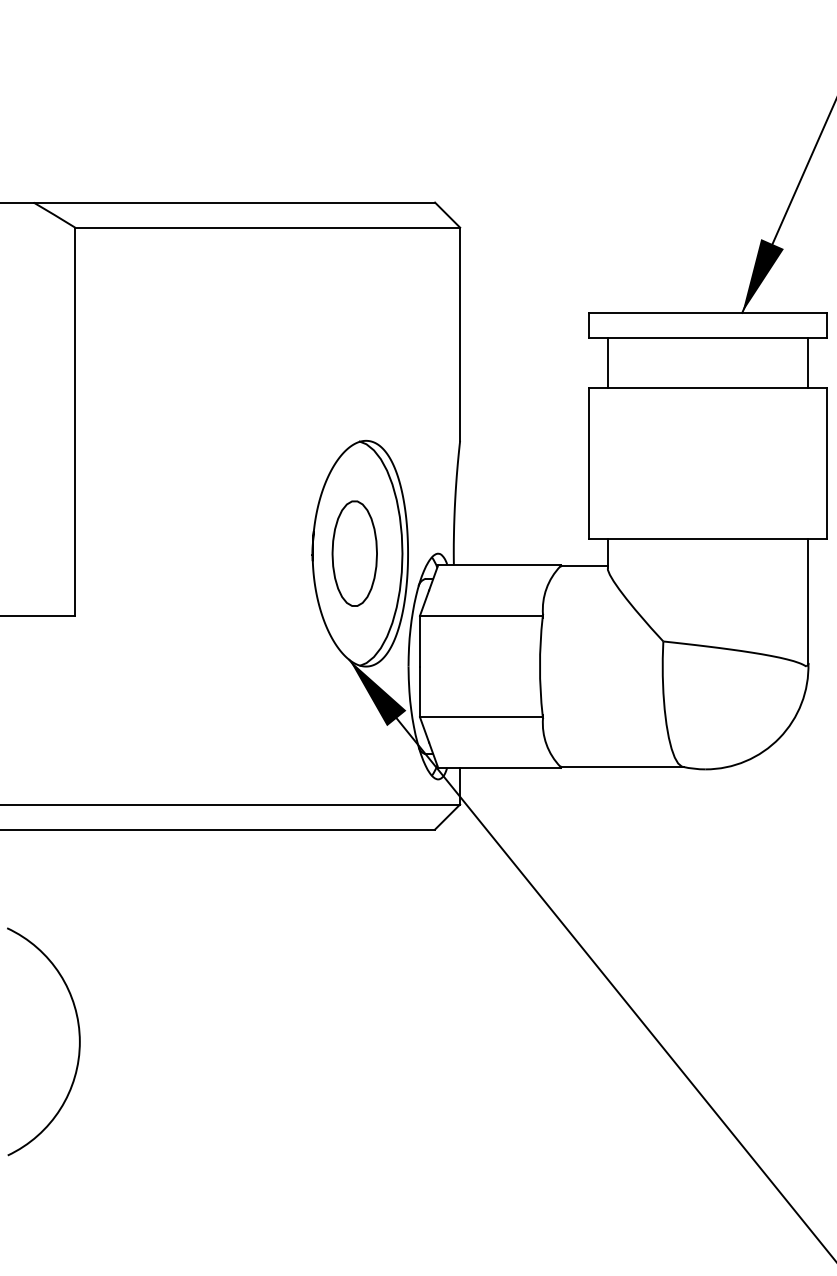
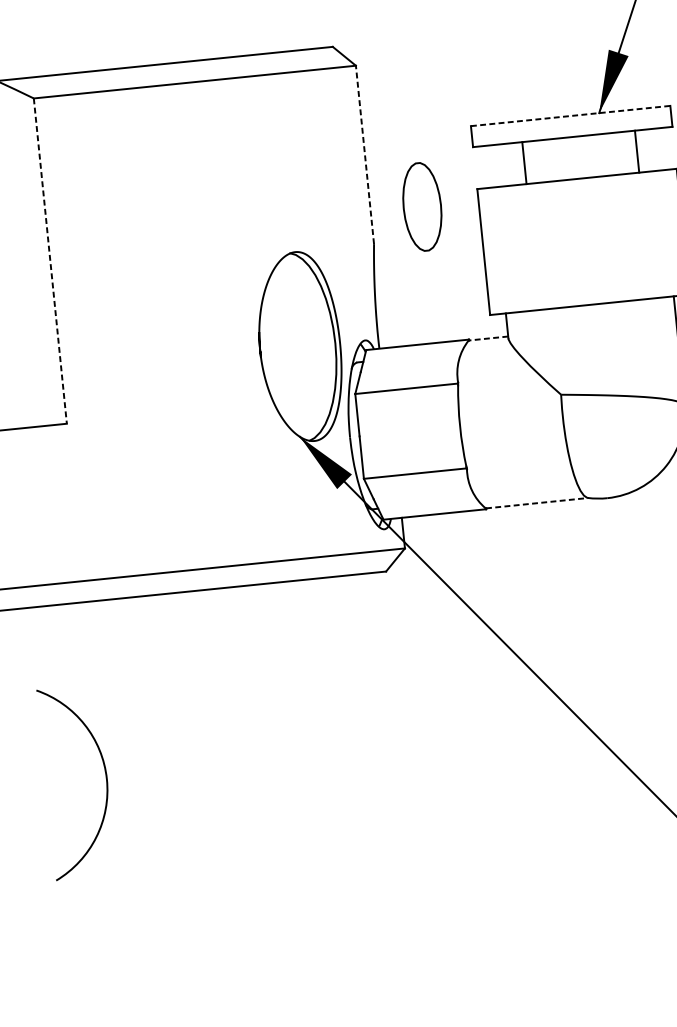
line: (708, 312) -> (570, 115), solid -> dashed
line: (460, 334) -> (365, 155), solid -> dashed
line: (607, 363) -> (524, 163), moved
line: (808, 363) -> (637, 152), moved
line: (75, 422) -> (50, 261), solid -> dashed
part: (354, 553) -> (422, 206), moved
line: (583, 566) -> (487, 338), solid -> dashed
line: (622, 766) -> (537, 502), solid -> dashed

